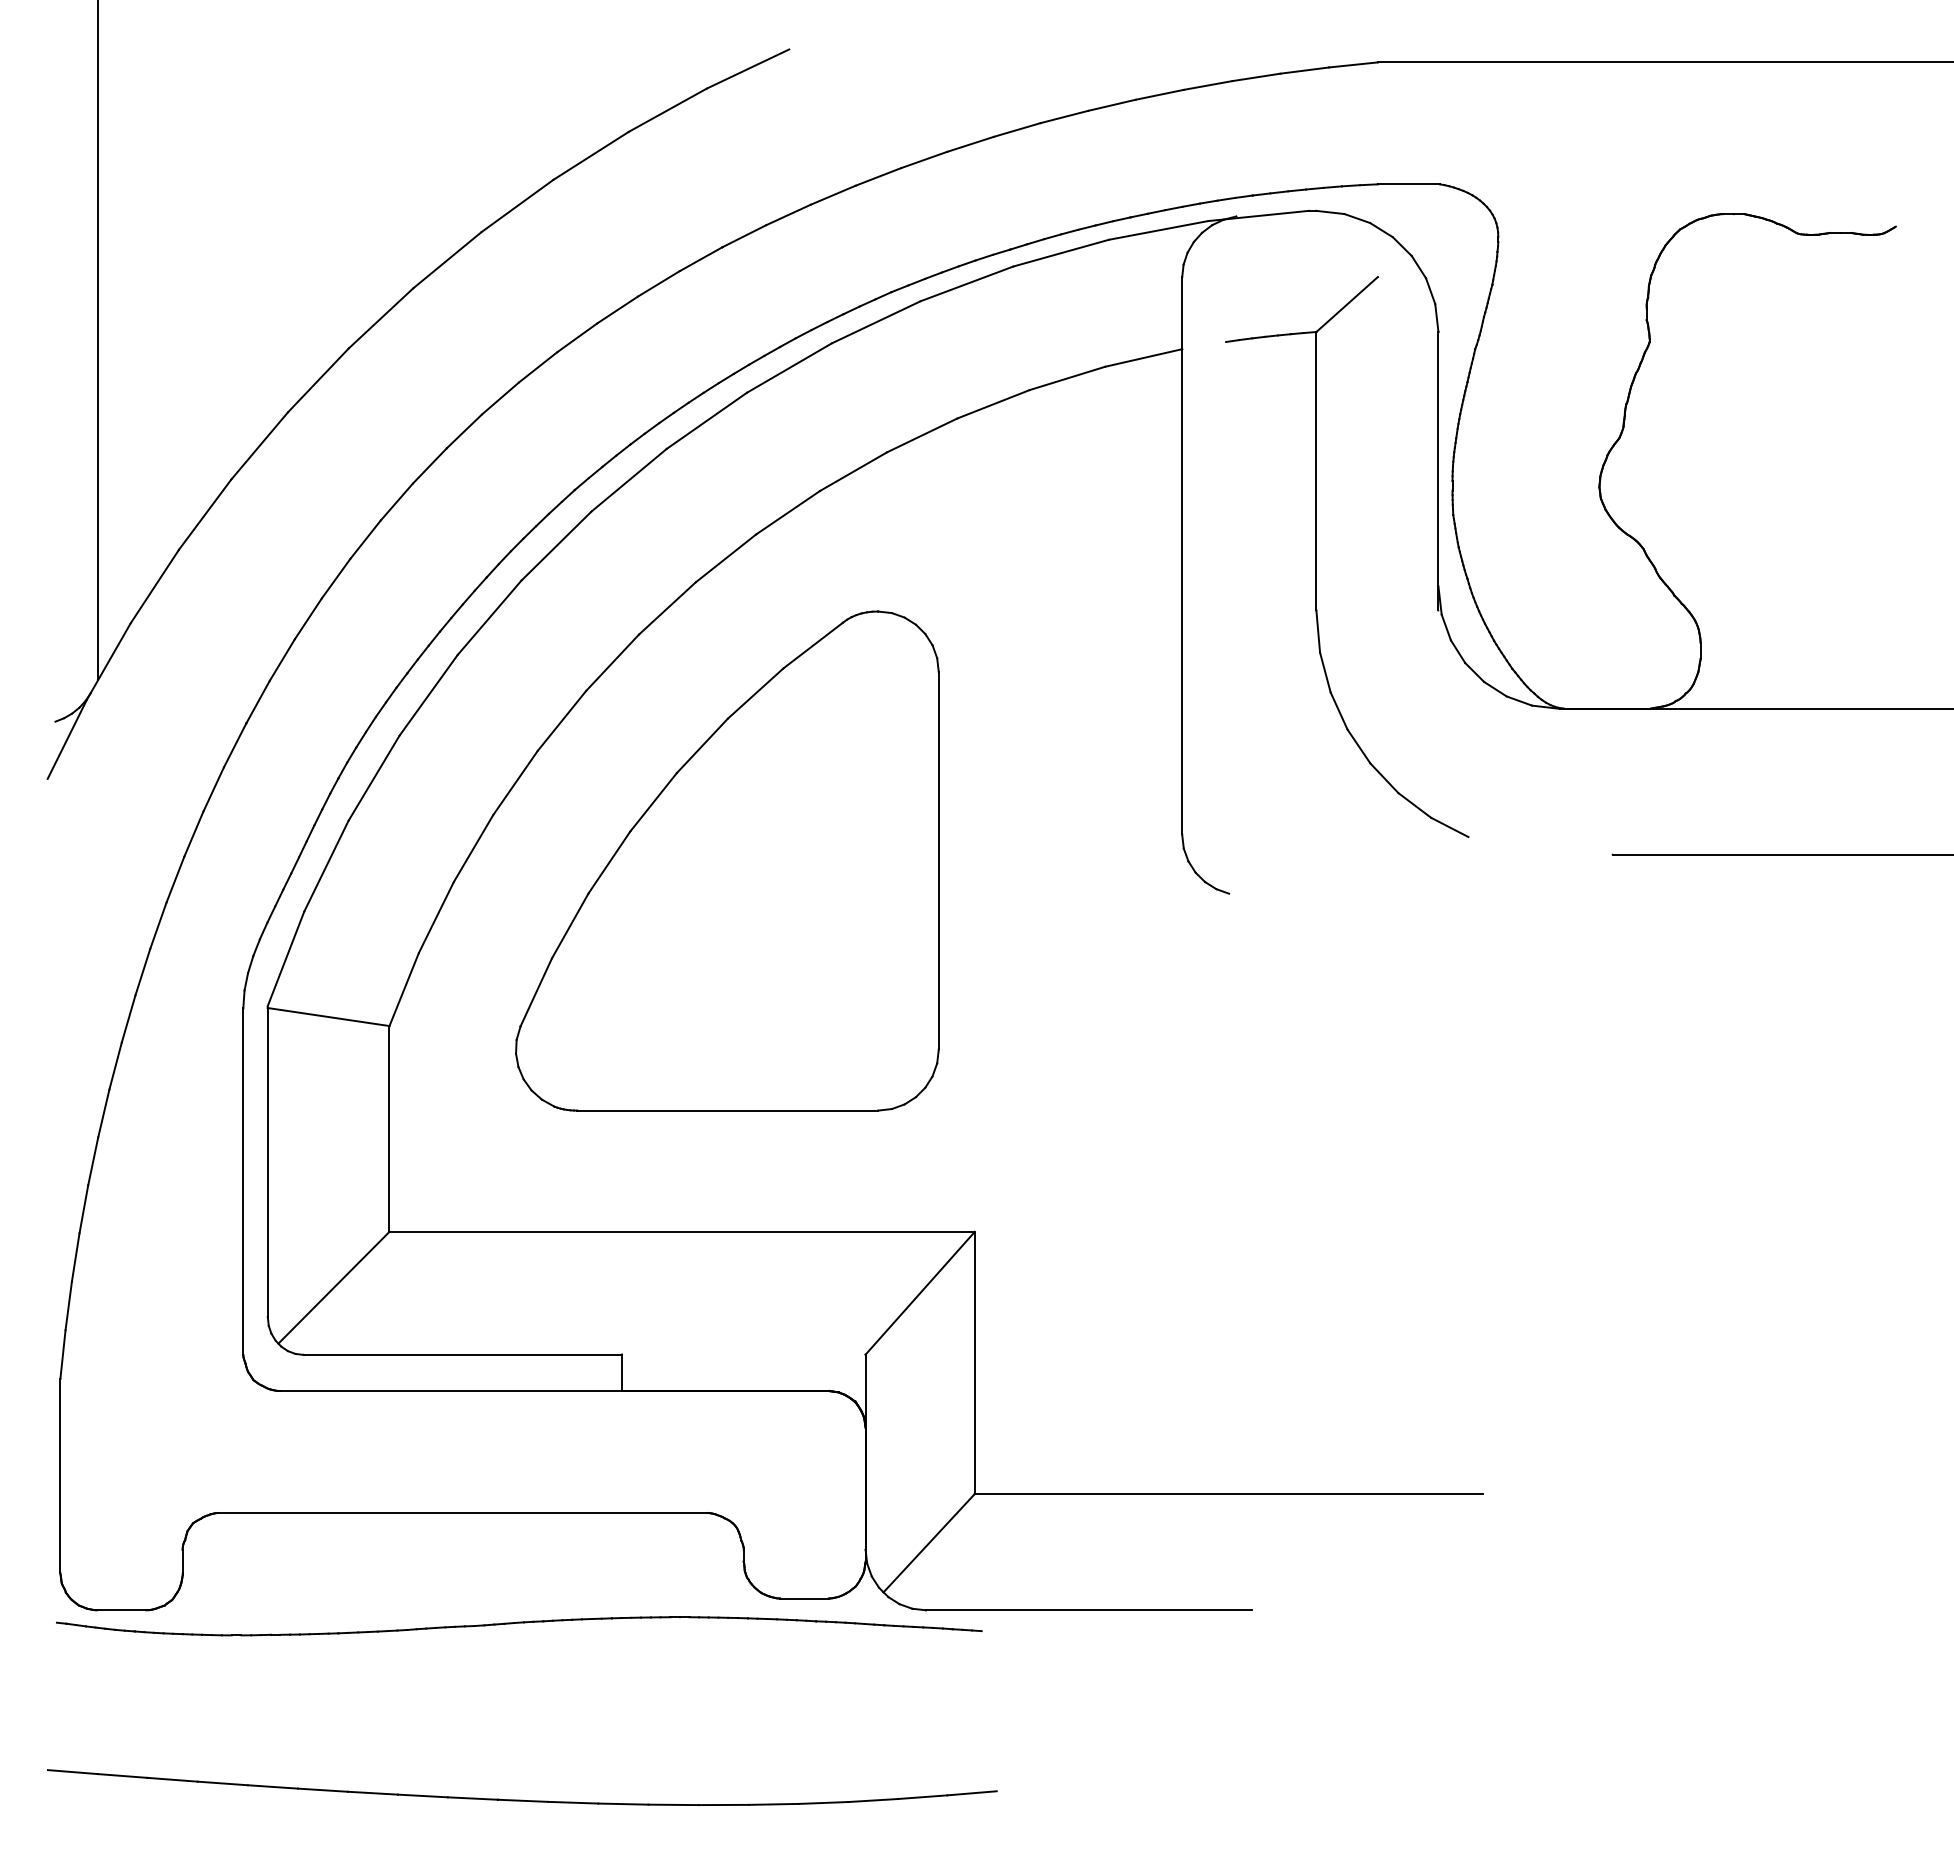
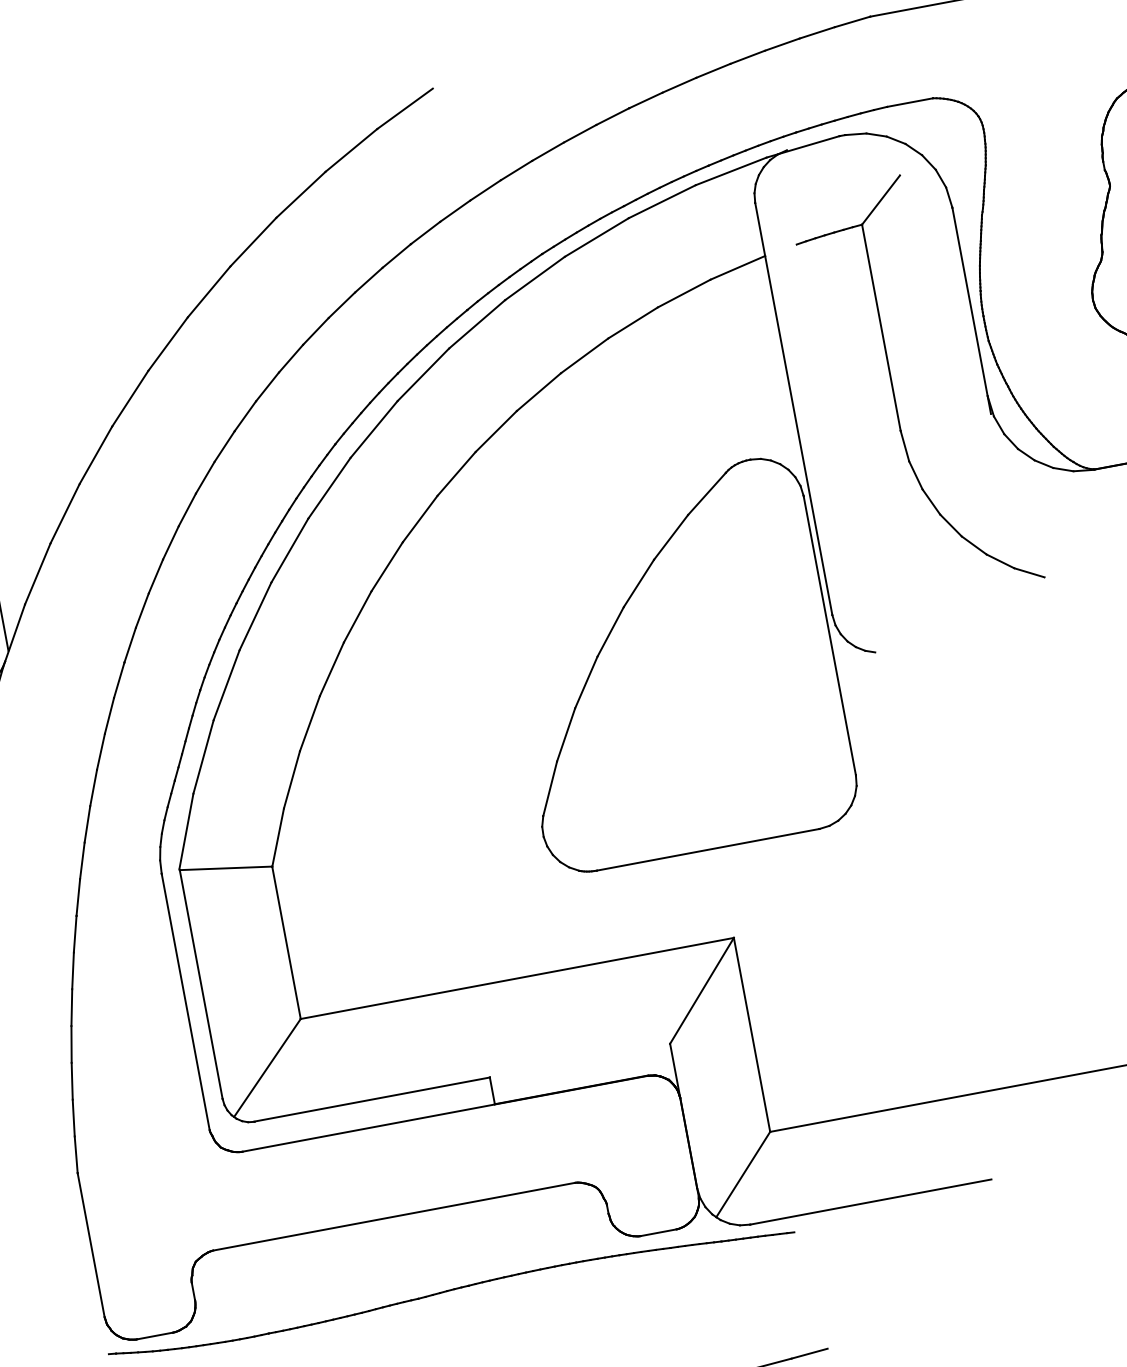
part: (727, 860) -> (673, 664), moved

